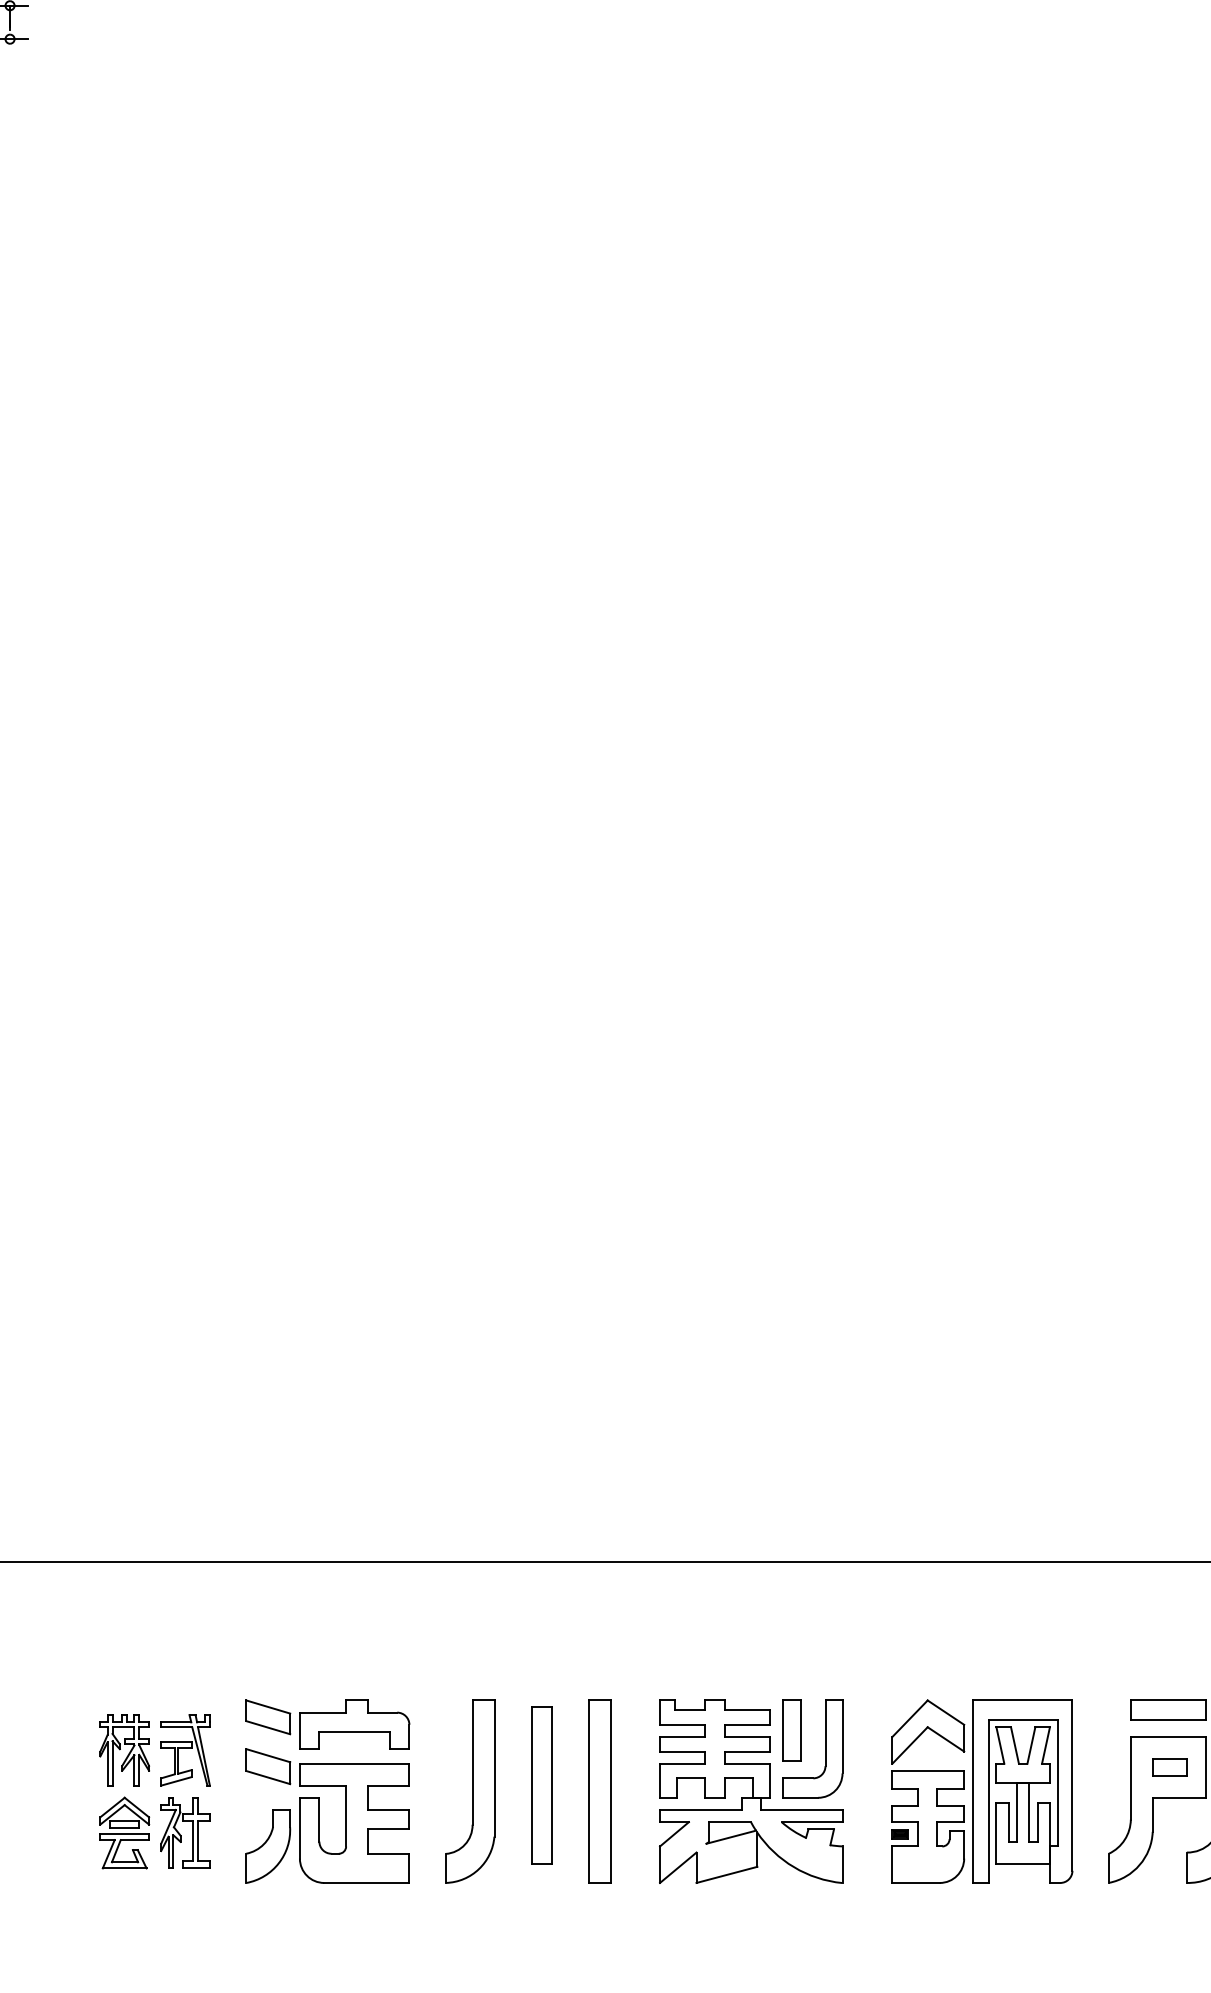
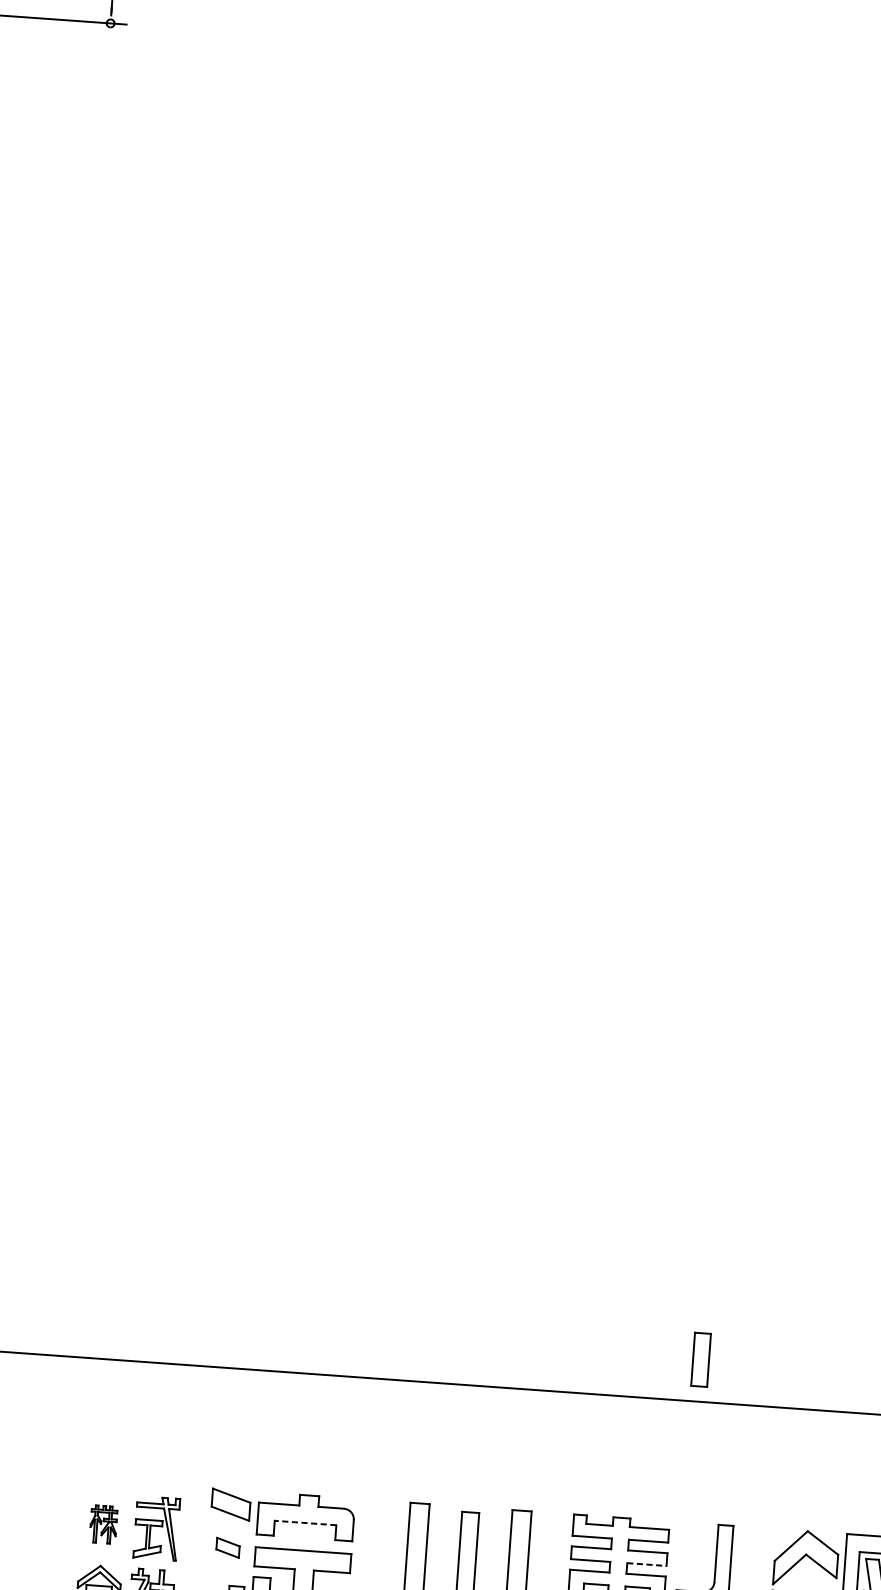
part: (791, 1730) -> (700, 1359), moved
line: (354, 1732) -> (305, 1523), solid -> dashed
part: (124, 1750) -> (103, 1524), size x0.6
line: (747, 1751) -> (647, 1564), solid -> dashed
part: (268, 1766) -> (228, 1547), size x0.6

